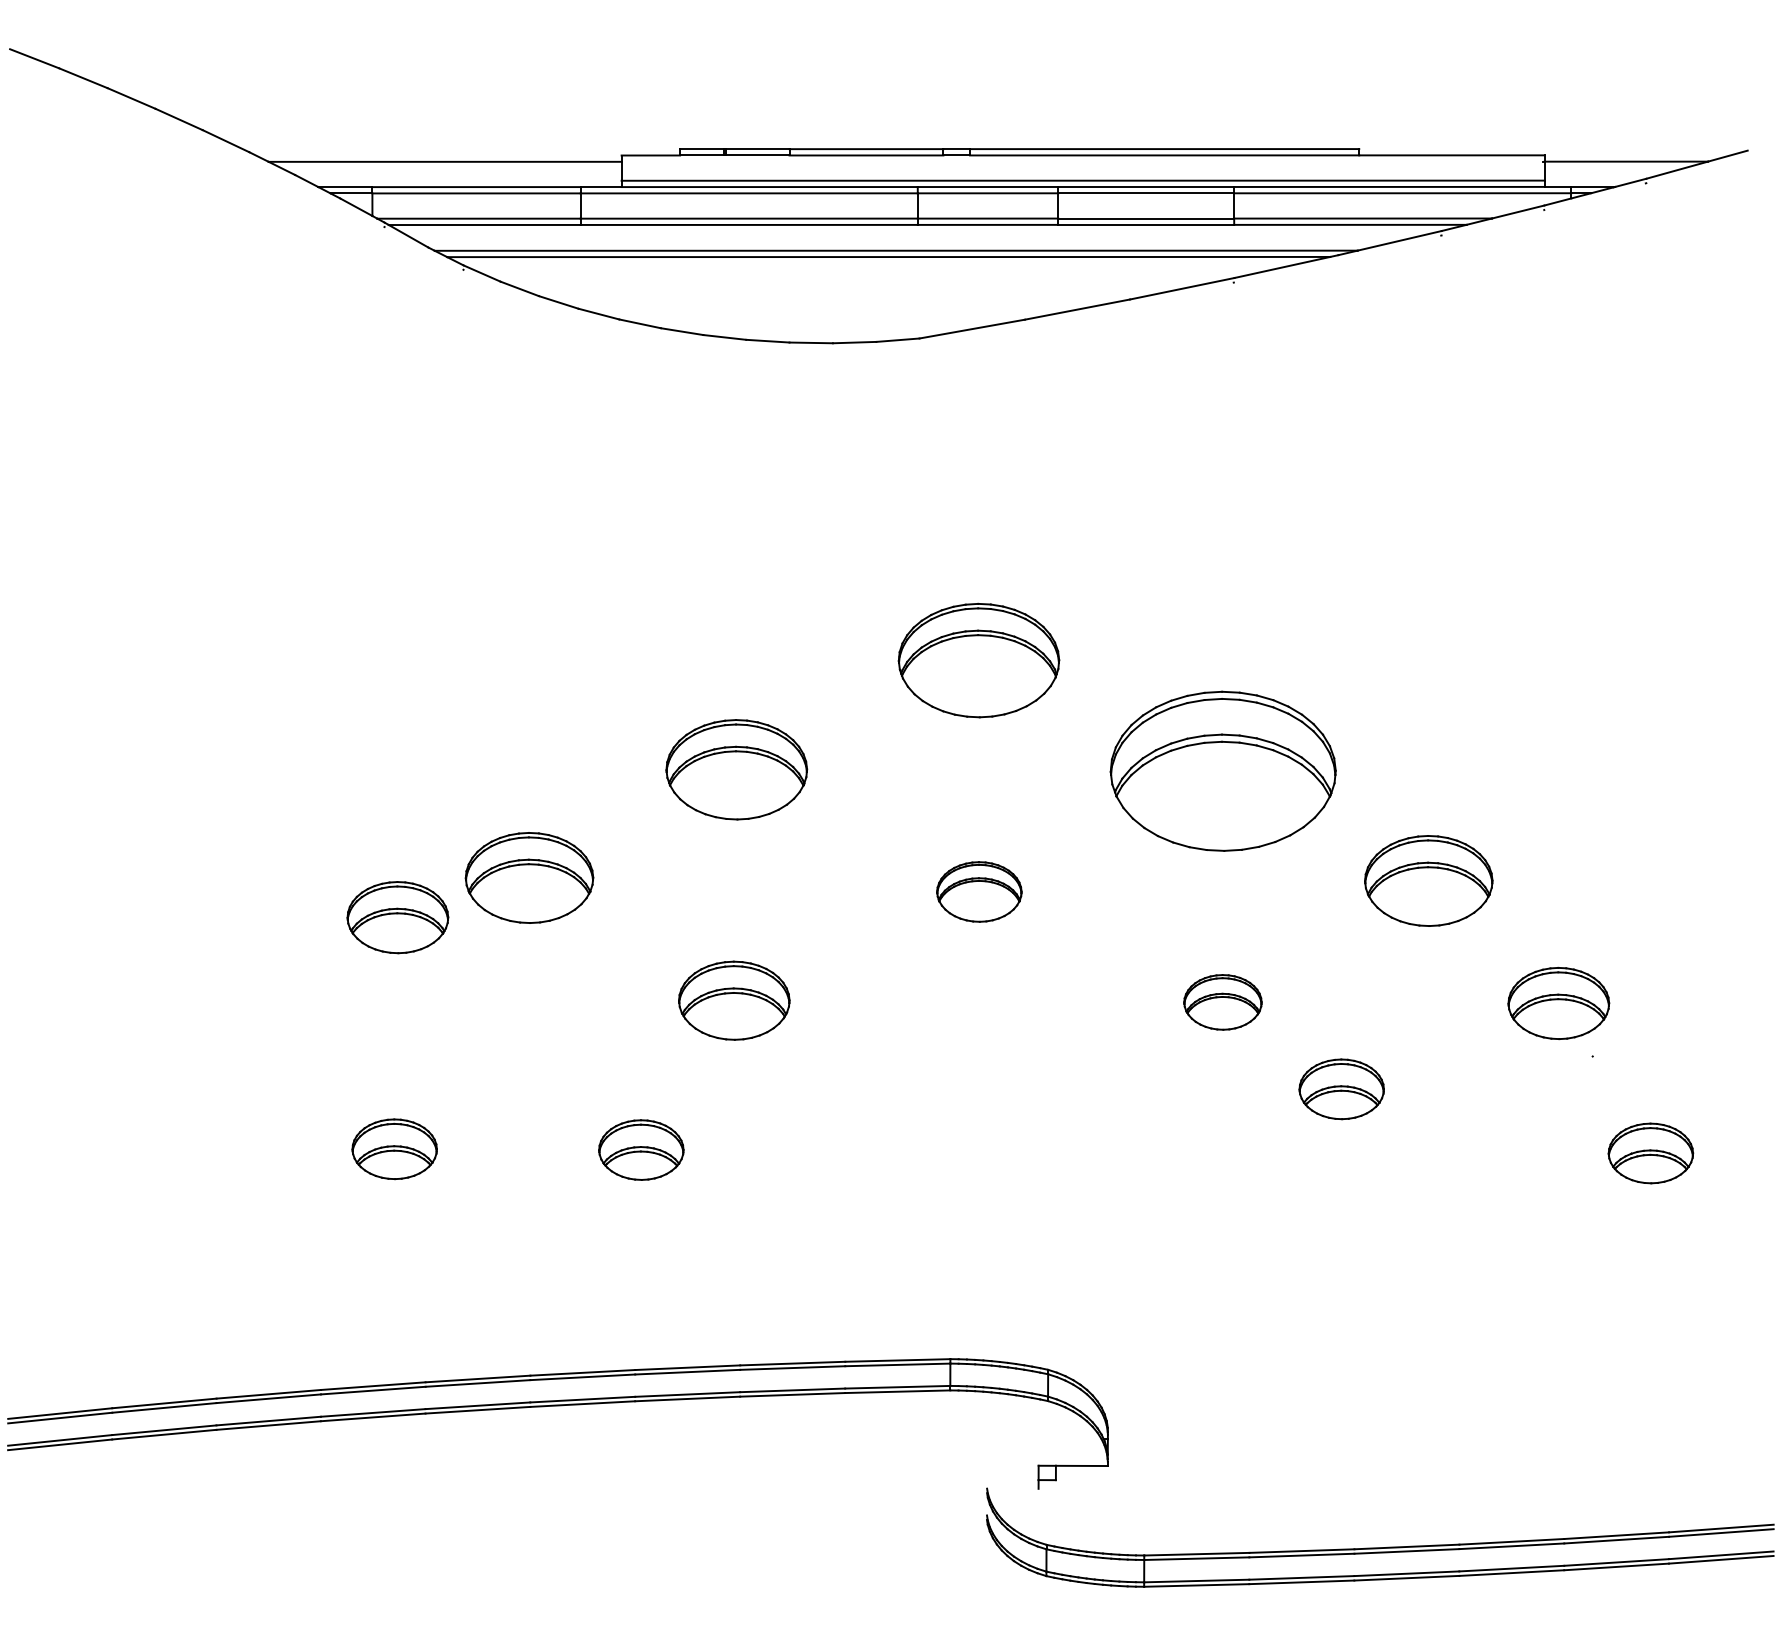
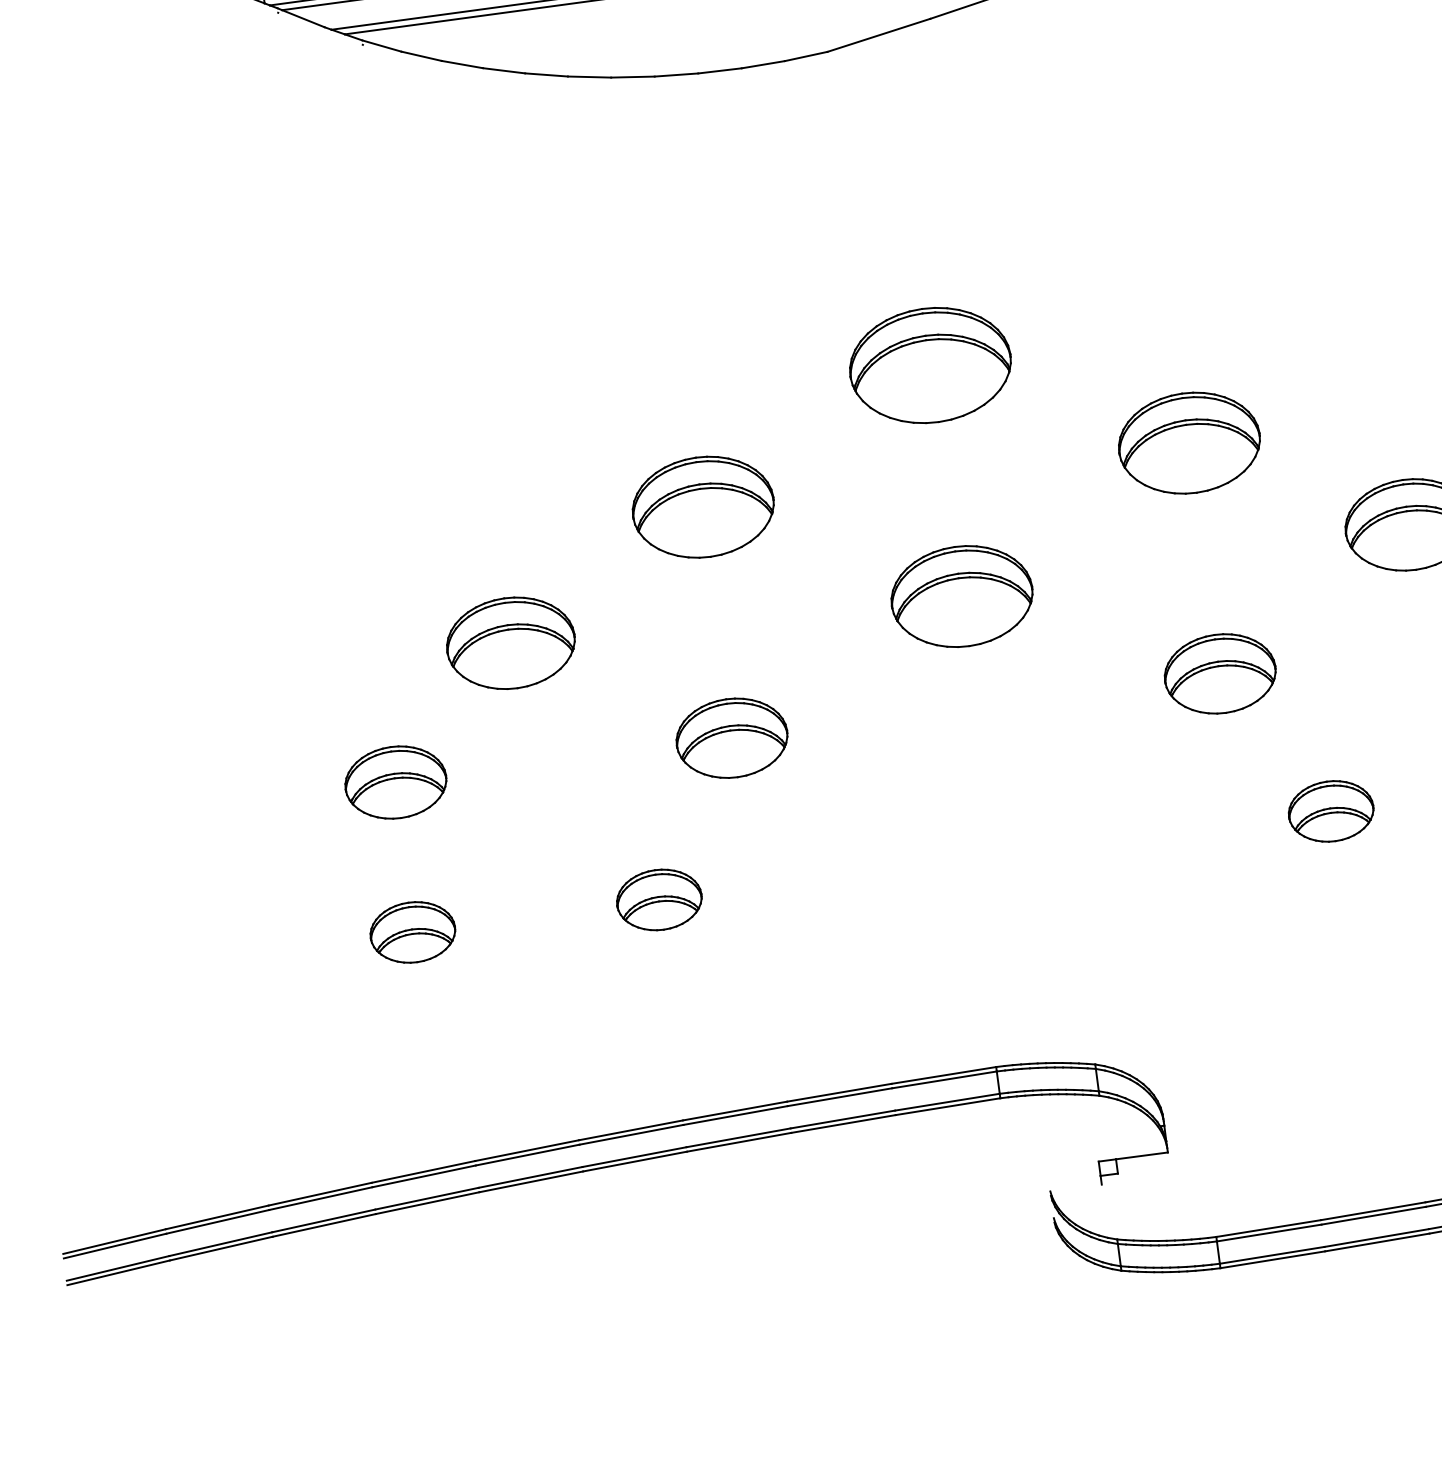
part: (1223, 771) -> (1189, 443), size x0.62
part: (979, 891) -> (962, 596), size x1.67
part: (397, 917) -> (395, 782), moved
part: (1222, 1002) -> (1219, 674), size x1.43
part: (1341, 1089) -> (1330, 811), moved

